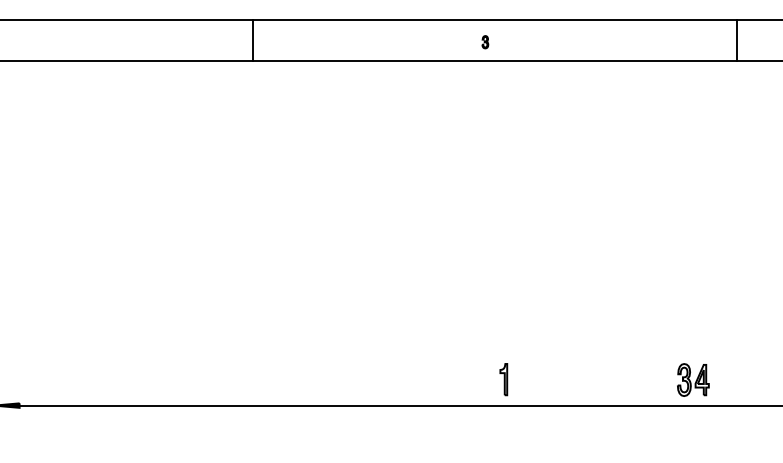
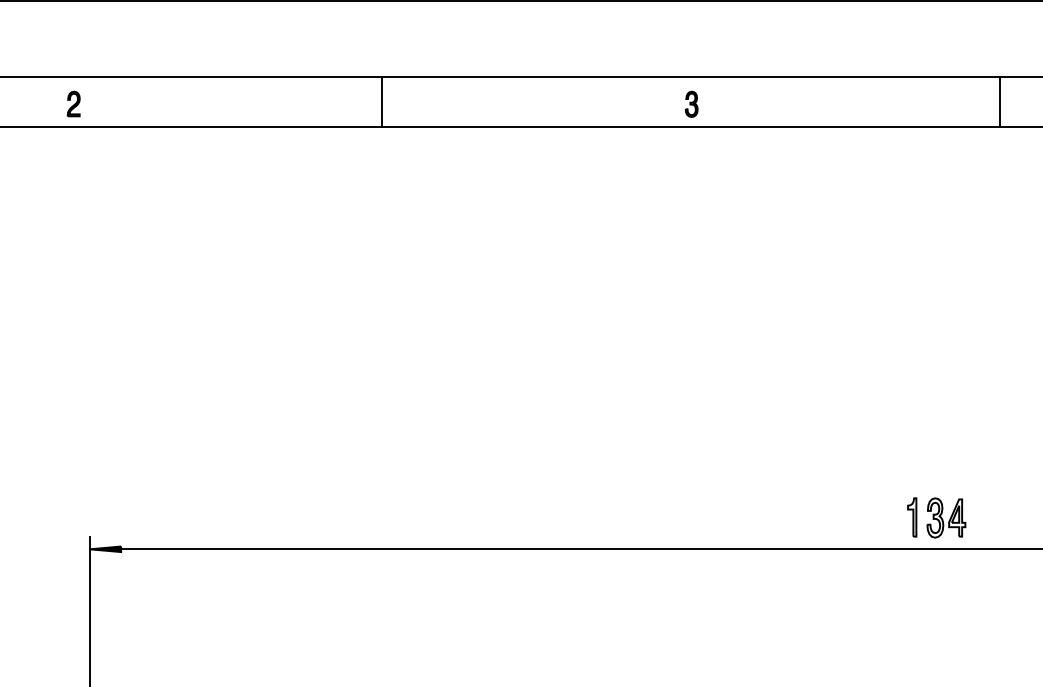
line: (253, 40) -> (382, 101), moved
part: (485, 41) -> (691, 103), size x1.67
part: (504, 379) -> (912, 517), moved

